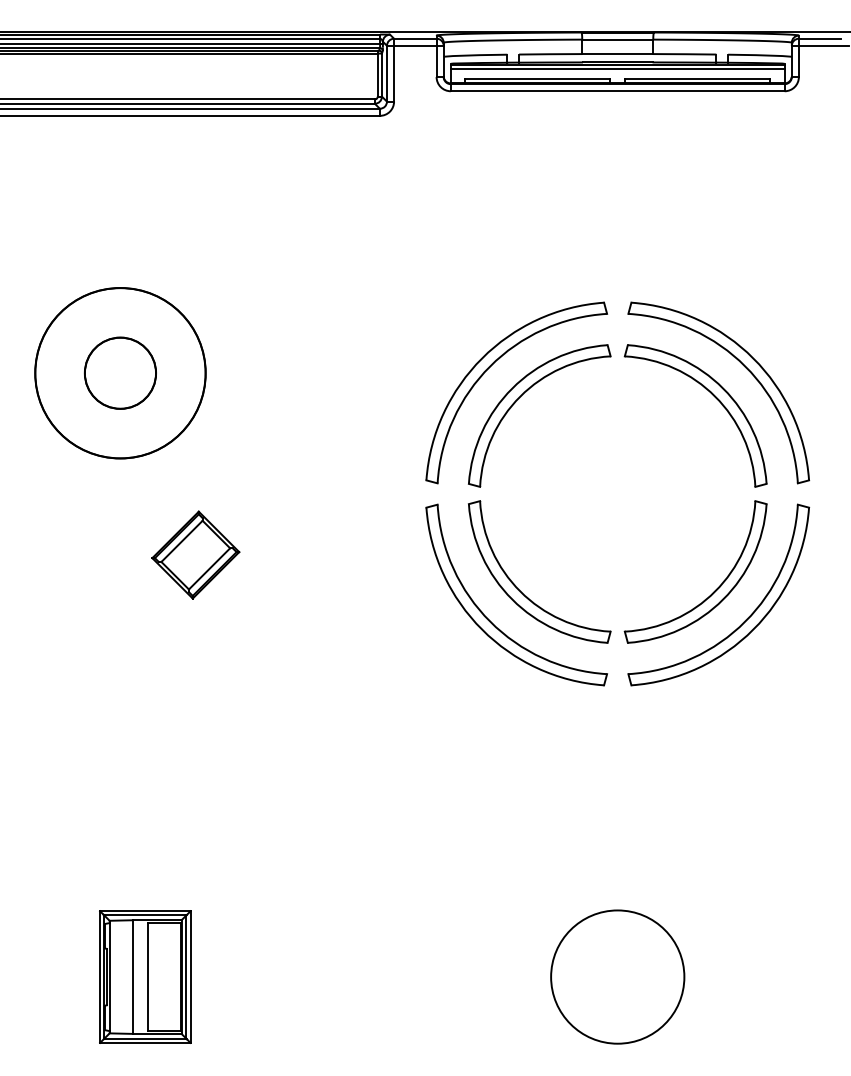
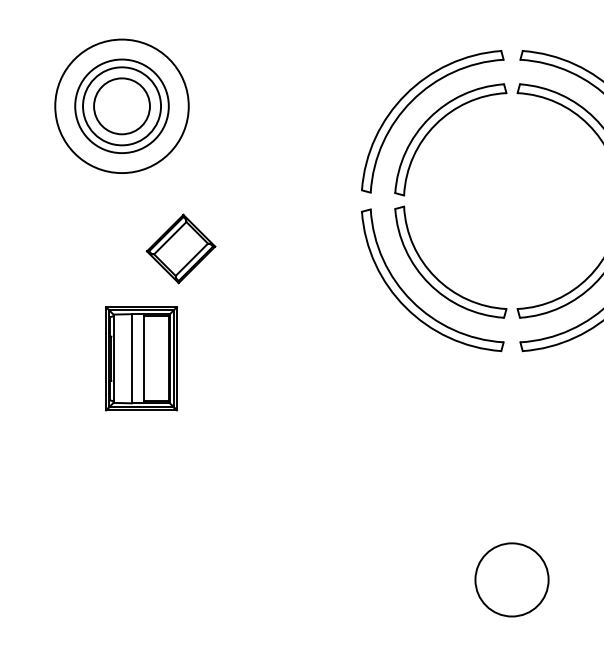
circle: (120, 372) -> (122, 105), size x1.4
circle: (120, 373) -> (122, 106), size x0.7
part: (145, 976) -> (141, 358), moved
circle: (617, 976) -> (511, 579), size x0.7

